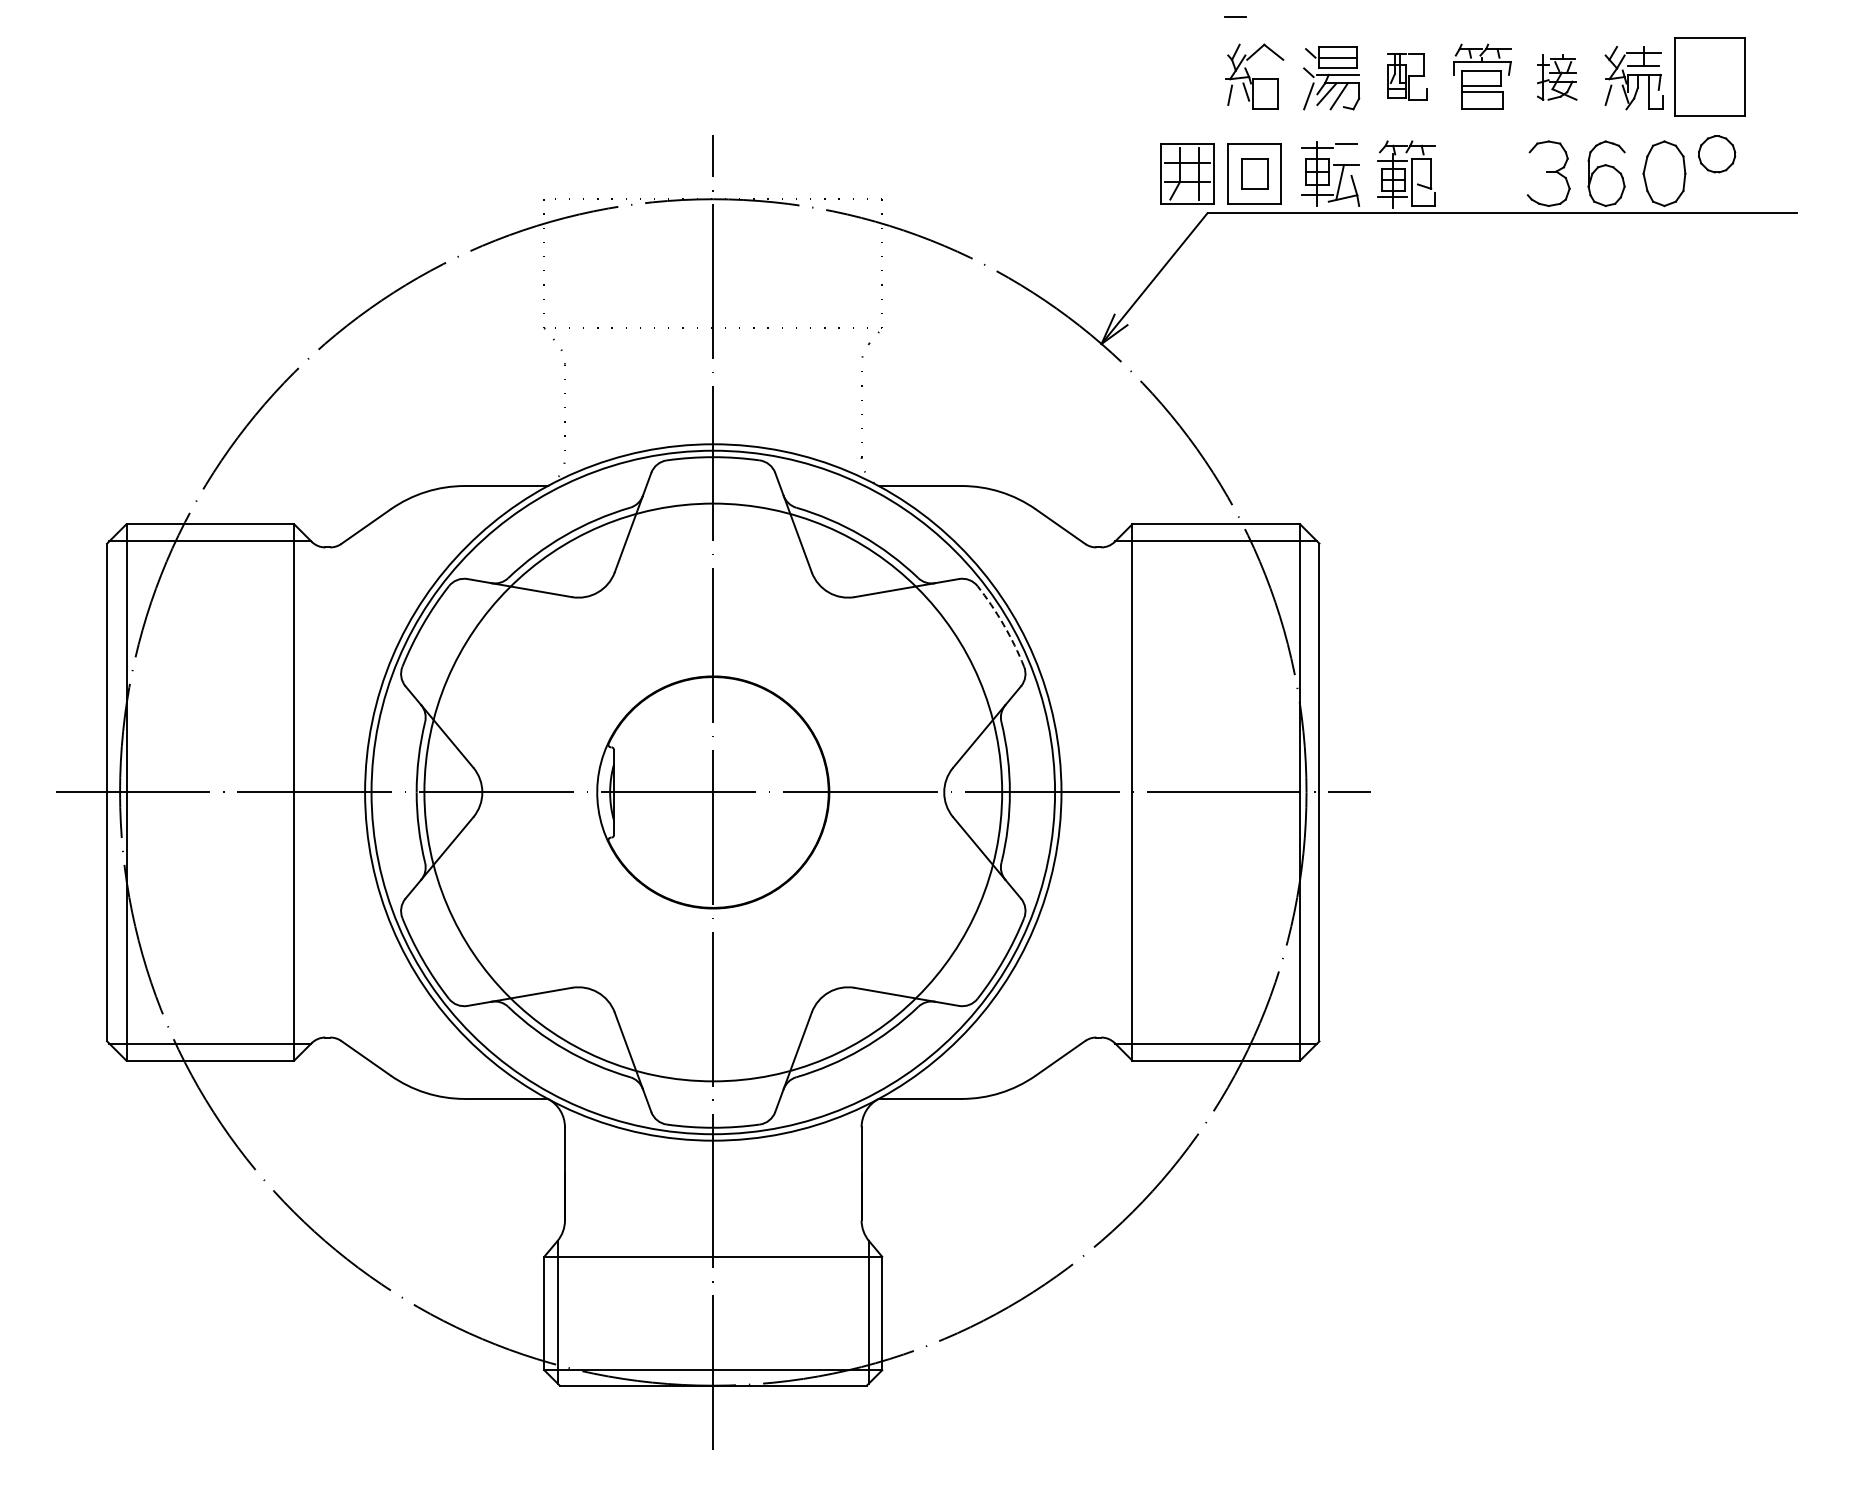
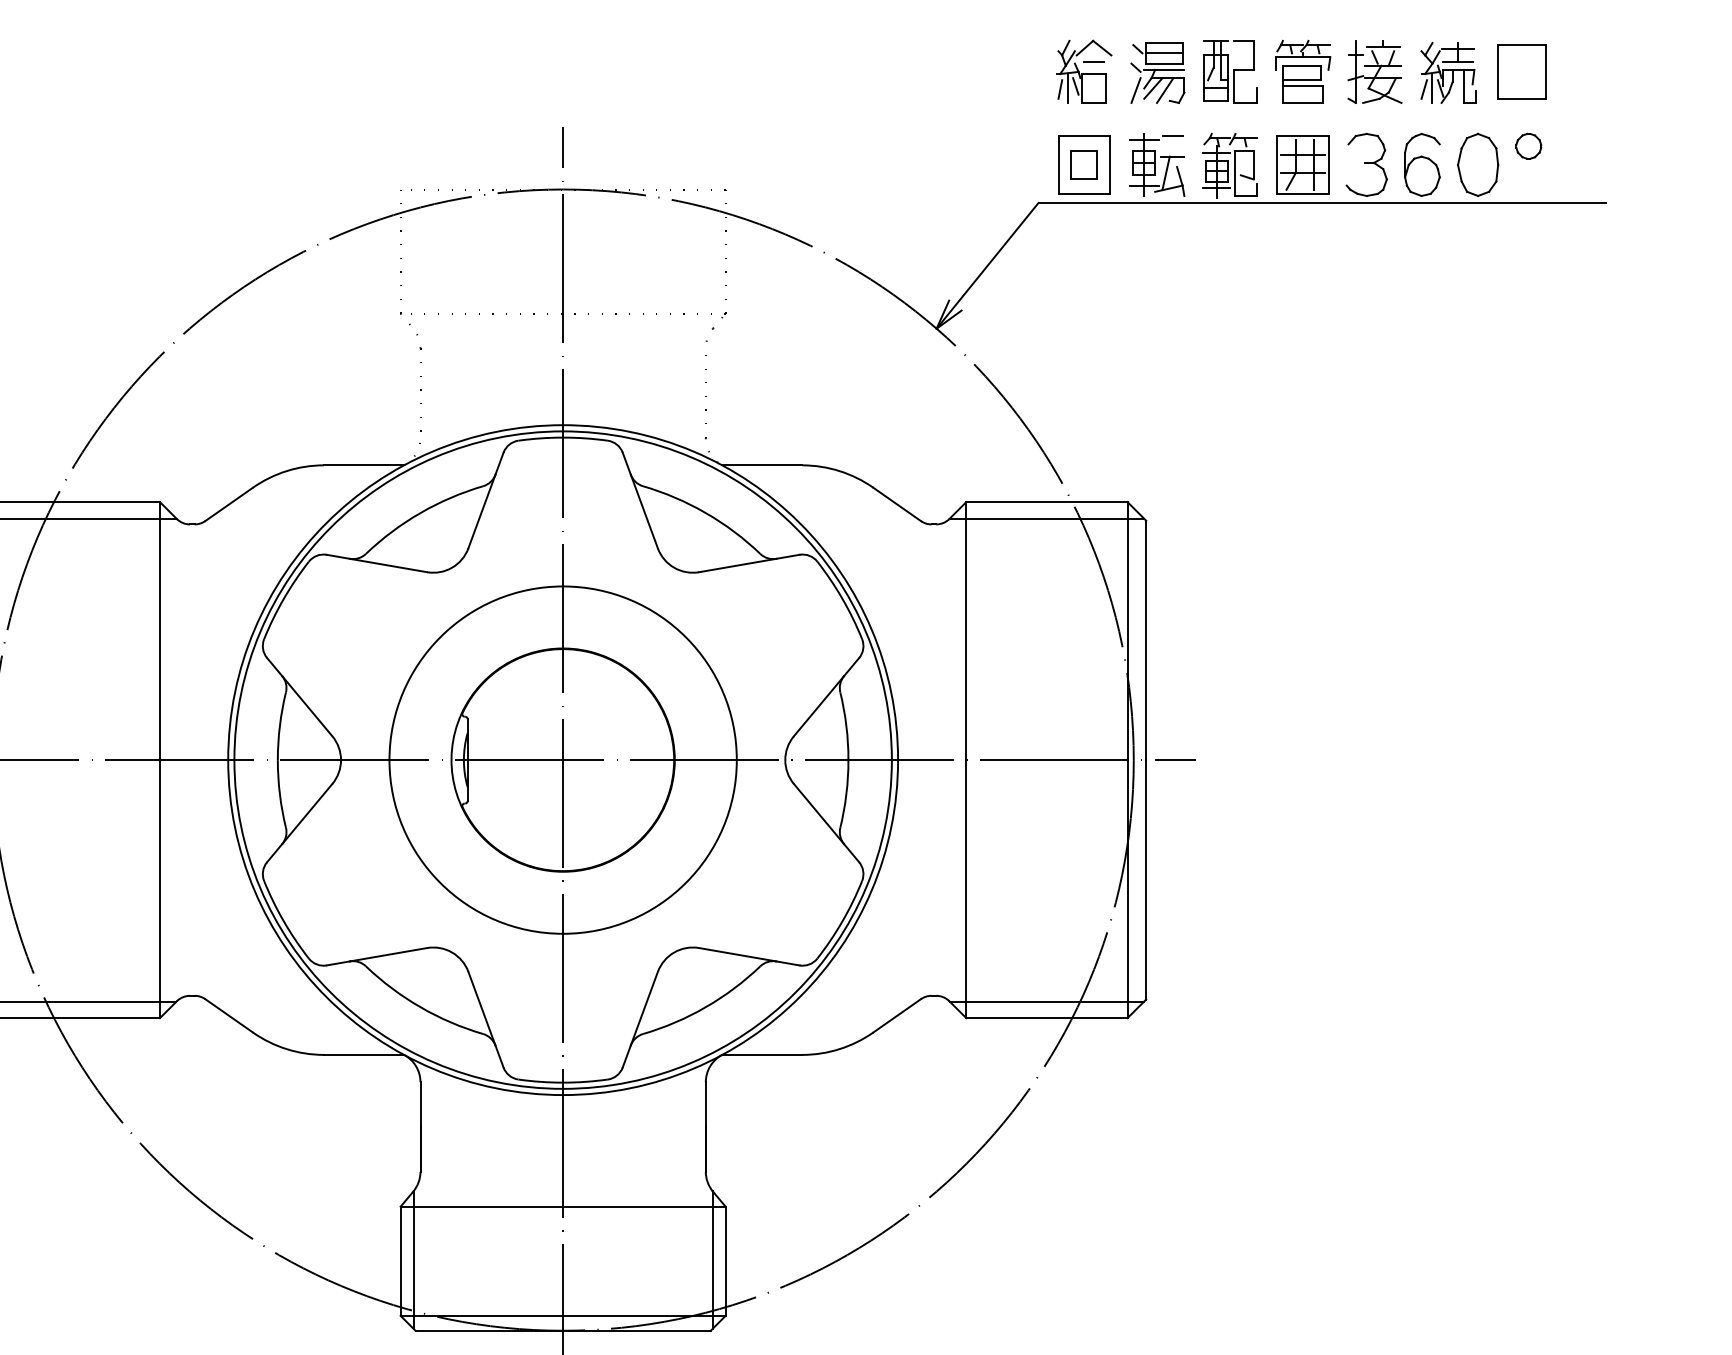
line: (1235, 16) -> (1094, 60), moved
part: (1407, 76) -> (1230, 71), size x1.43
part: (1709, 76) -> (1521, 71), size x0.71
part: (1556, 77) -> (1374, 72), size x1.43
line: (1237, 94) -> (1067, 88), added
line: (1617, 94) -> (1432, 88), added
part: (1717, 154) -> (1529, 146), size x0.71
part: (1187, 173) -> (1303, 164), moved
arc: (1003, 624) -> (842, 598), dashed -> solid
circle: (712, 792) -> (562, 760), size x0.62

